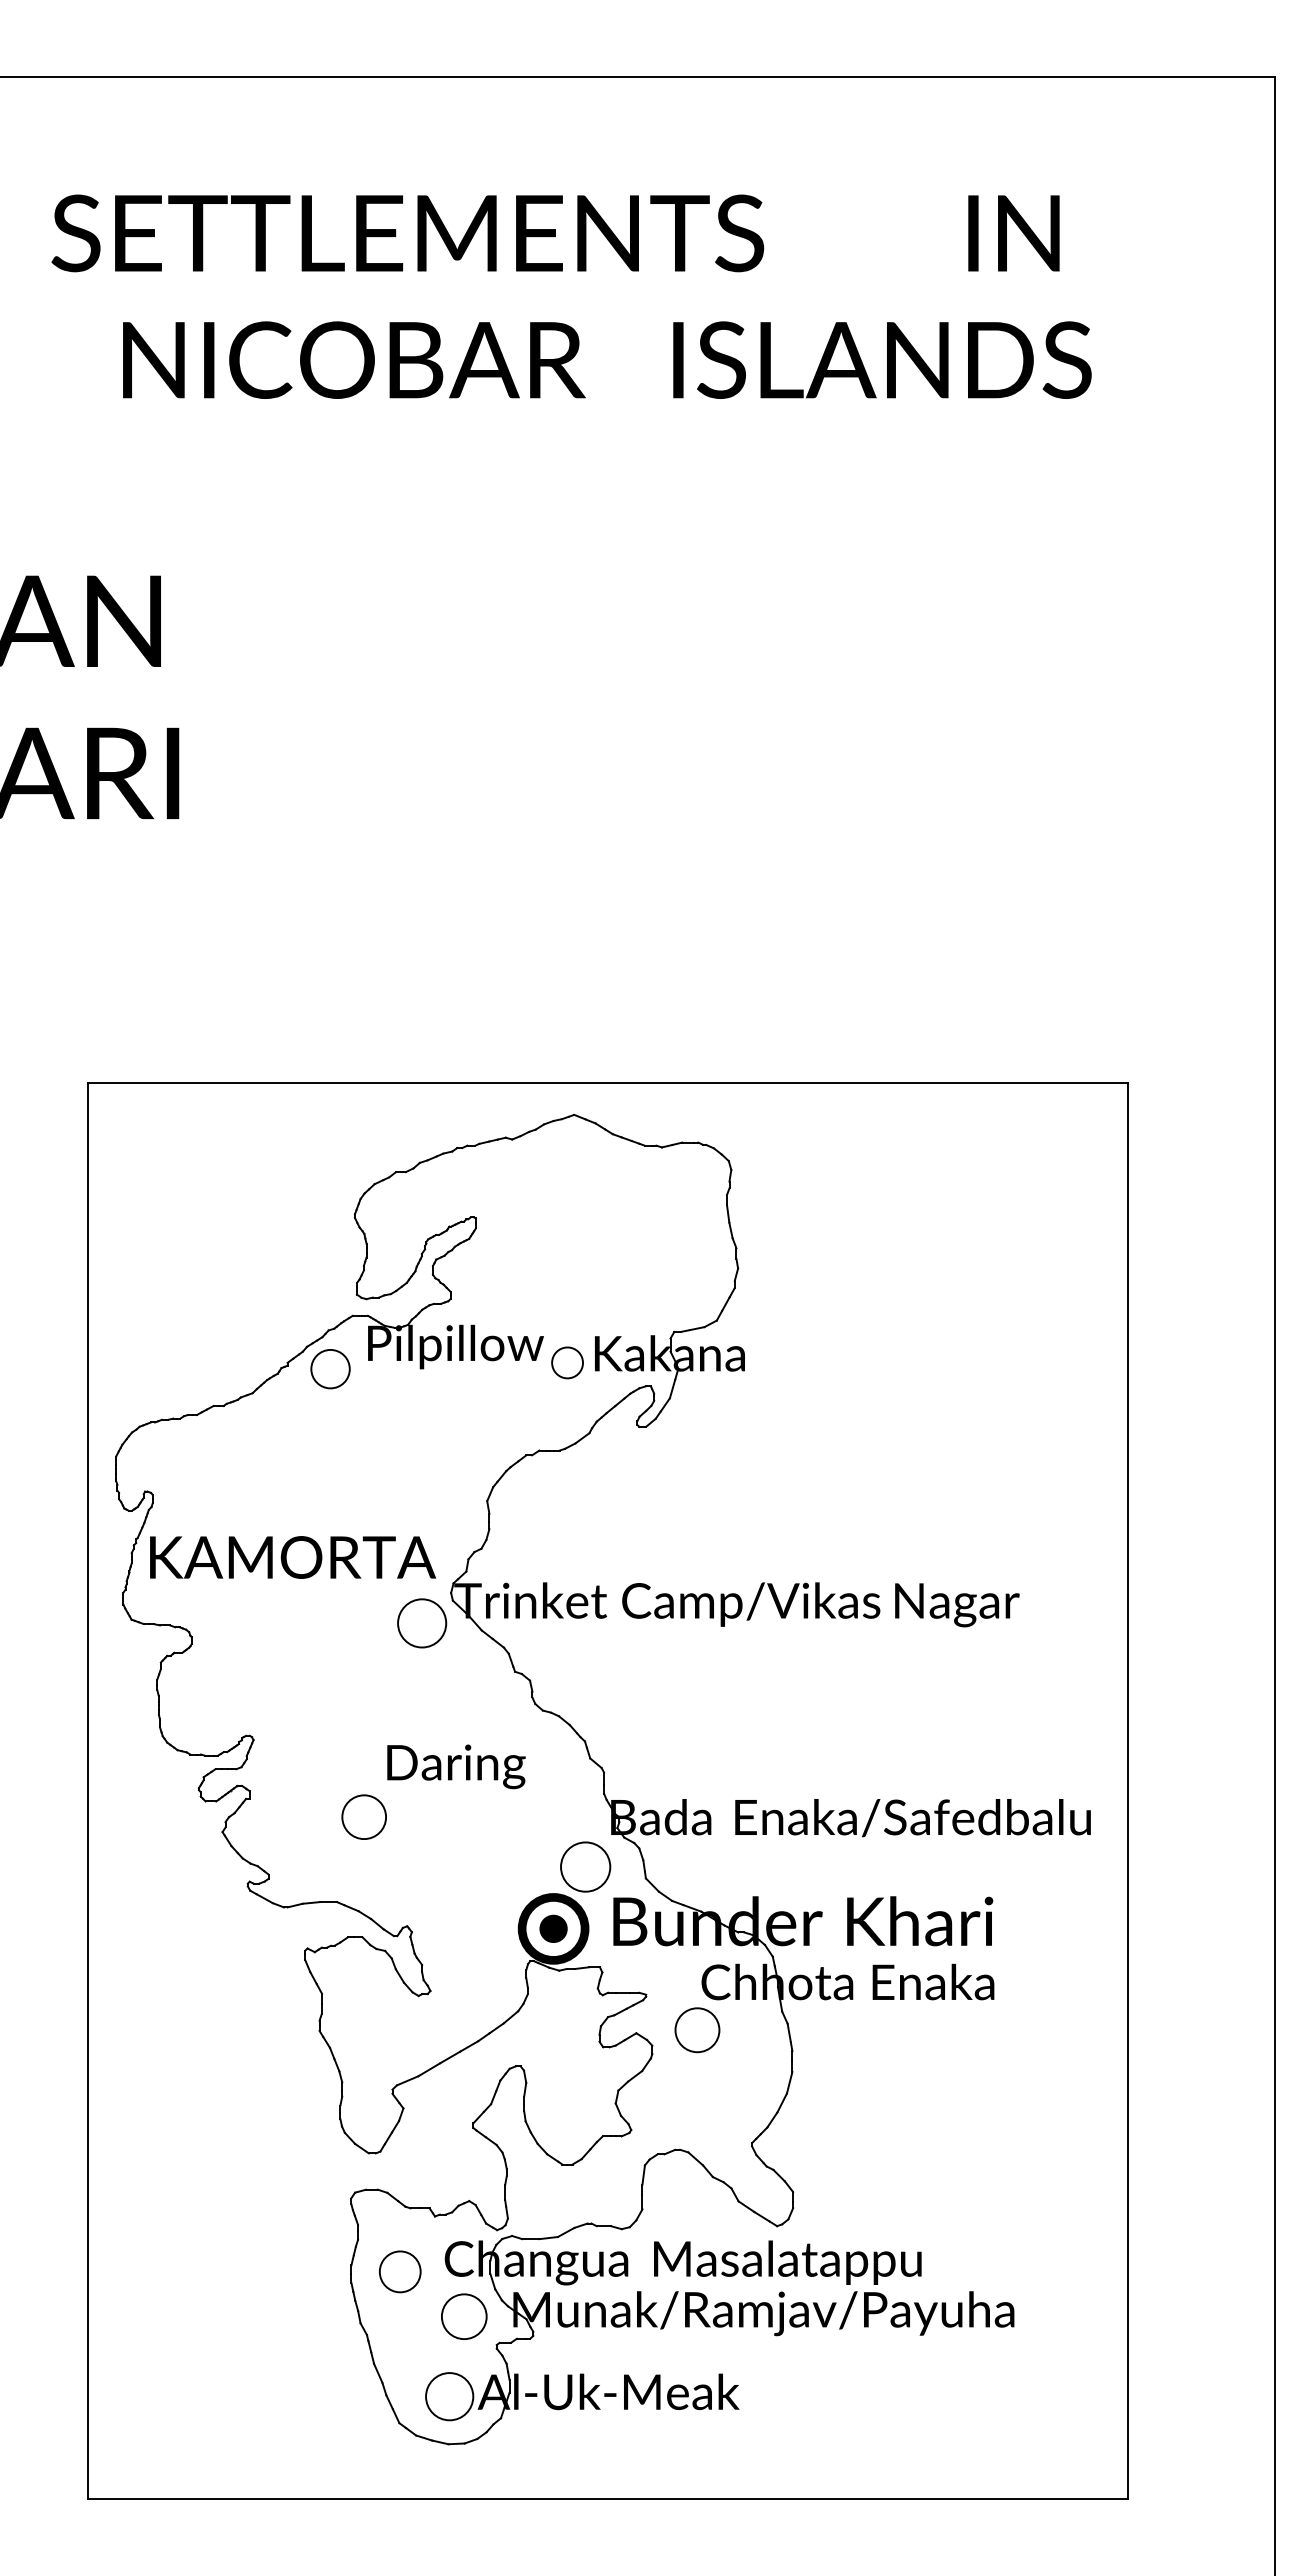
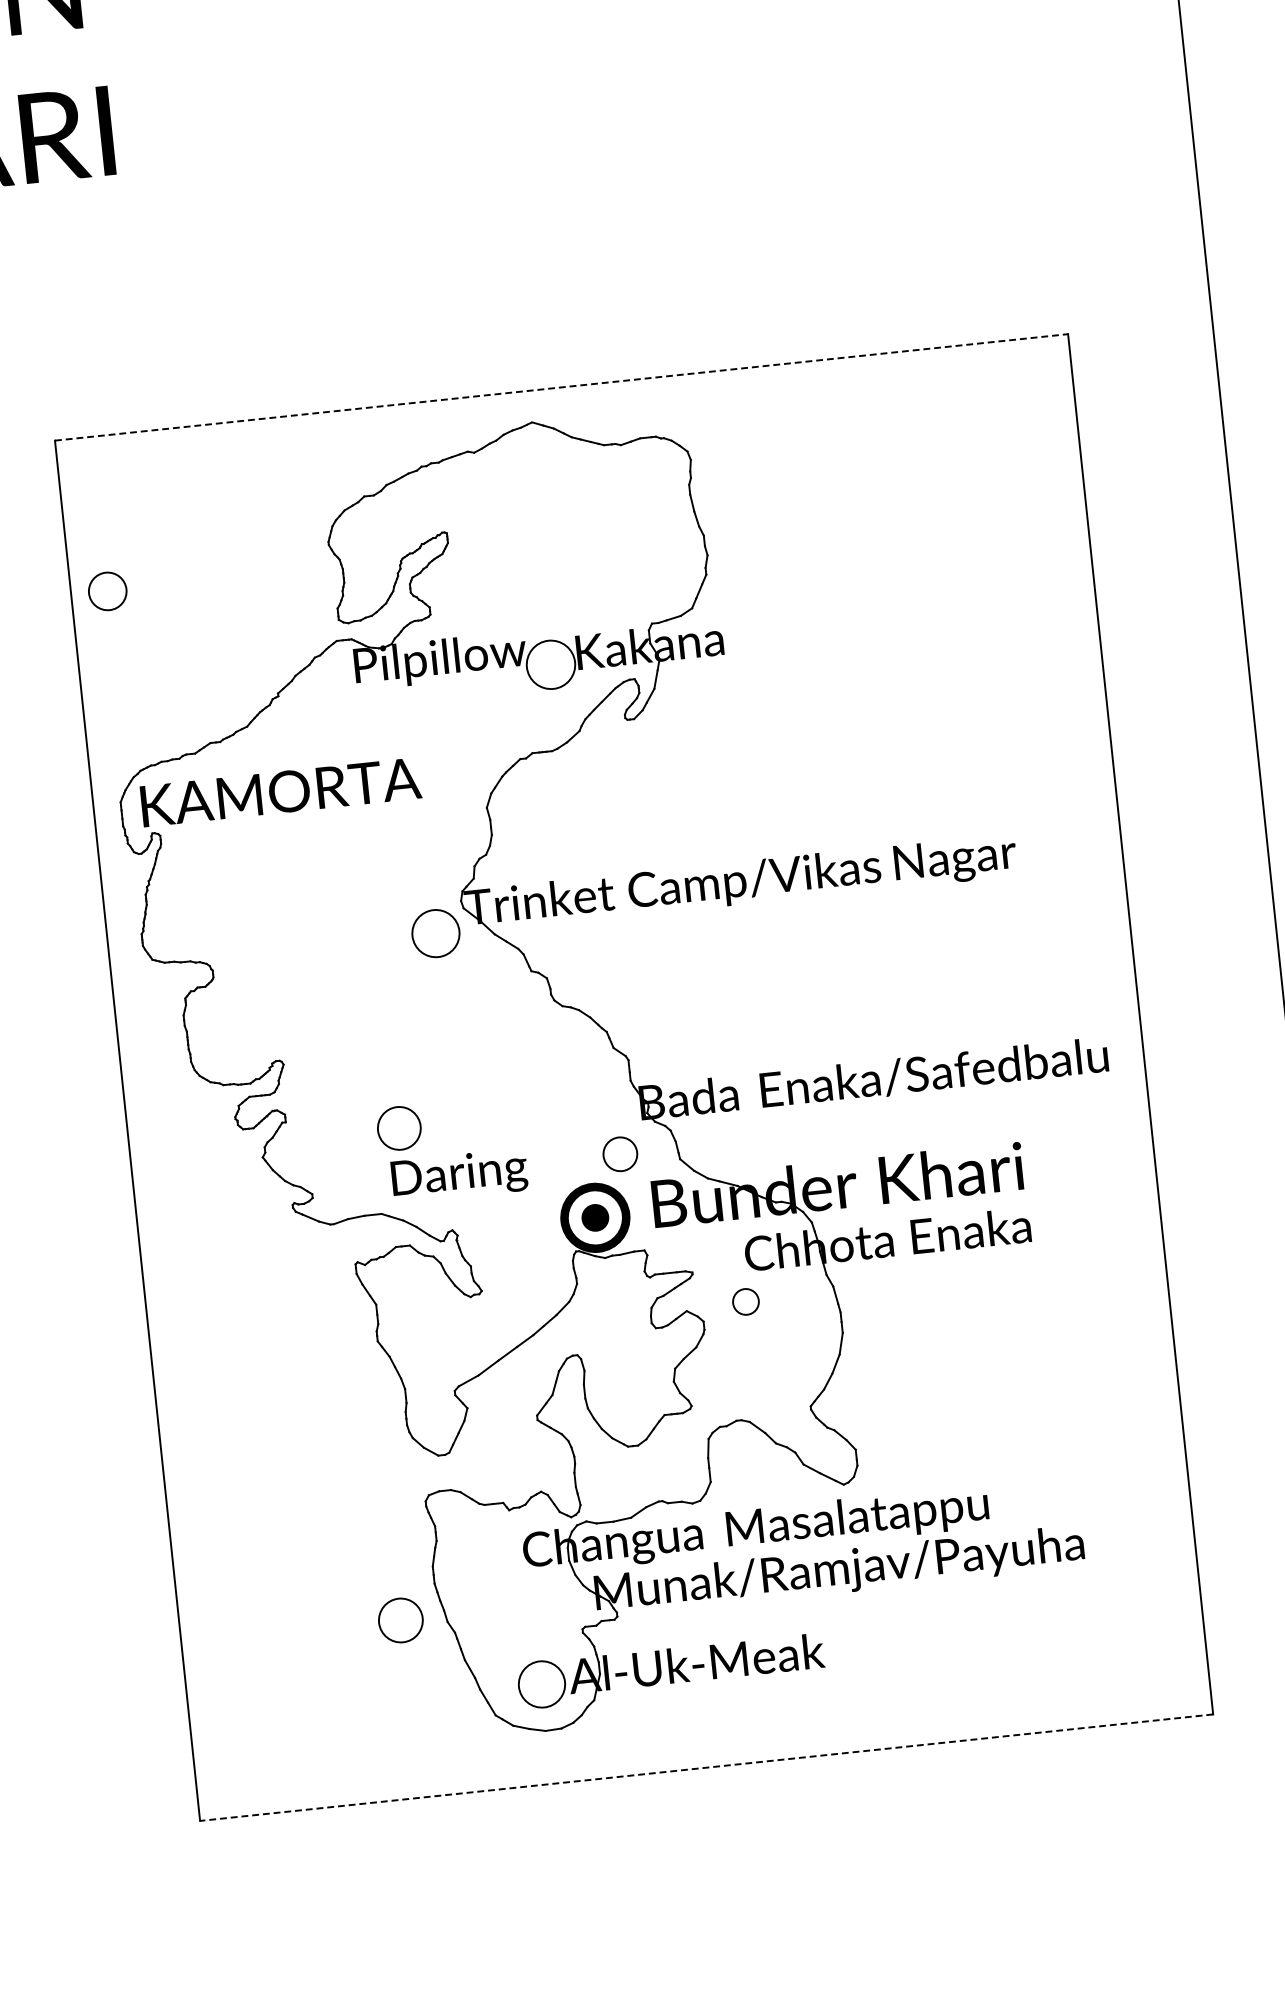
line: (607, 1082) -> (561, 387), solid -> dashed
circle: (567, 1362) -> (550, 664), size x1.6
circle: (330, 1369) -> (107, 591), moved
text: (293, 1557) -> (281, 792), moved
text: (456, 1766) -> (459, 1175), moved
circle: (585, 1866) -> (620, 1153), size x0.7
circle: (697, 2030) -> (746, 1302), size x0.6
circle: (399, 2271) -> (480, 1567), removed
circle: (464, 2316) -> (401, 1620), moved
line: (607, 2498) -> (706, 1767), solid -> dashed

